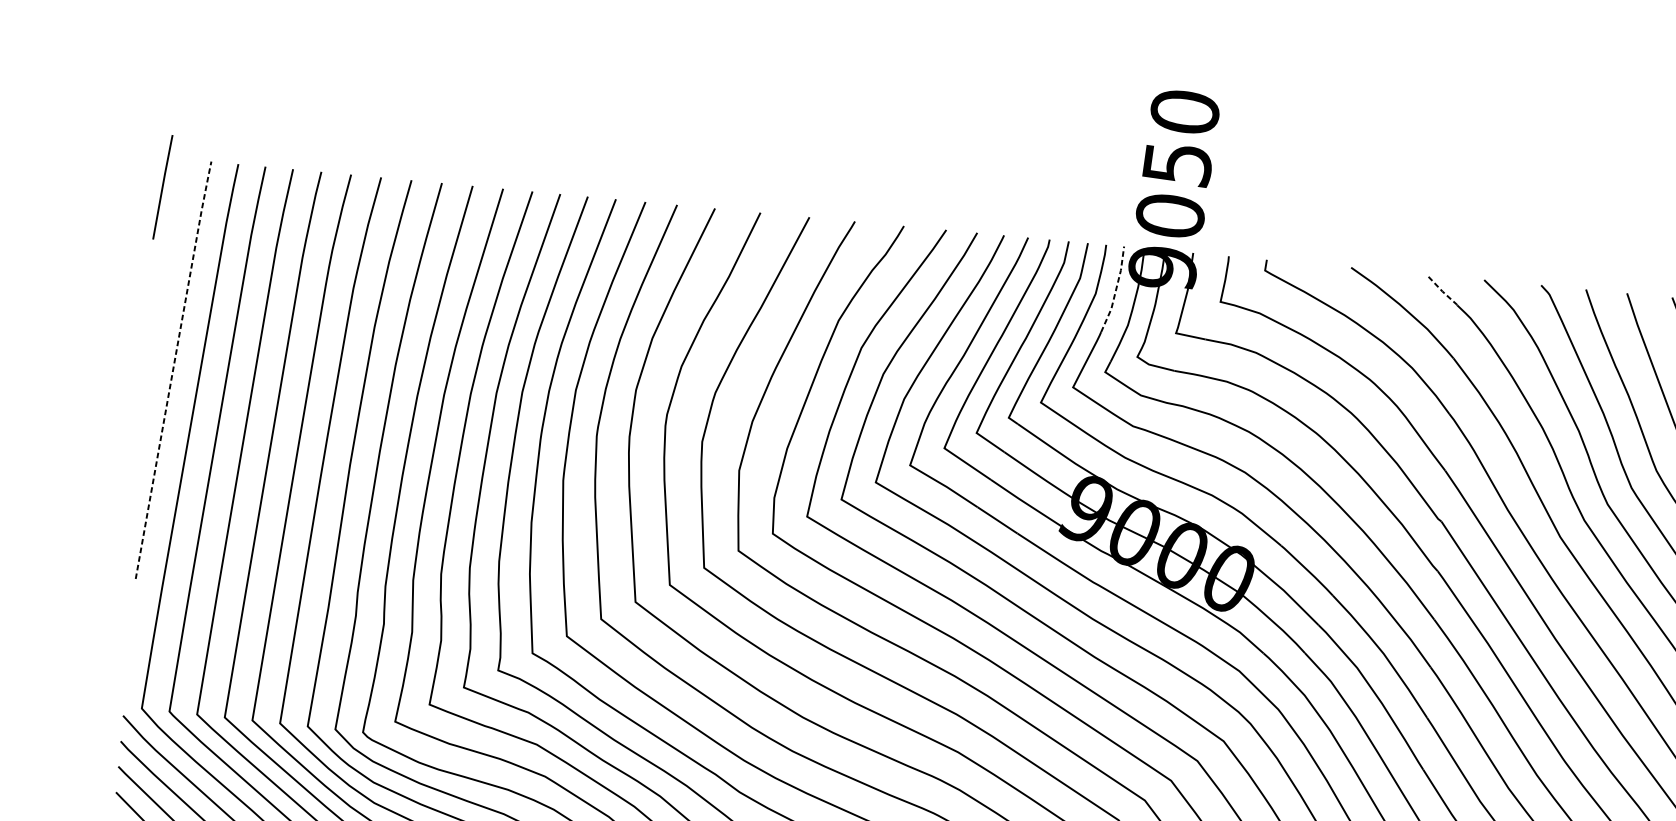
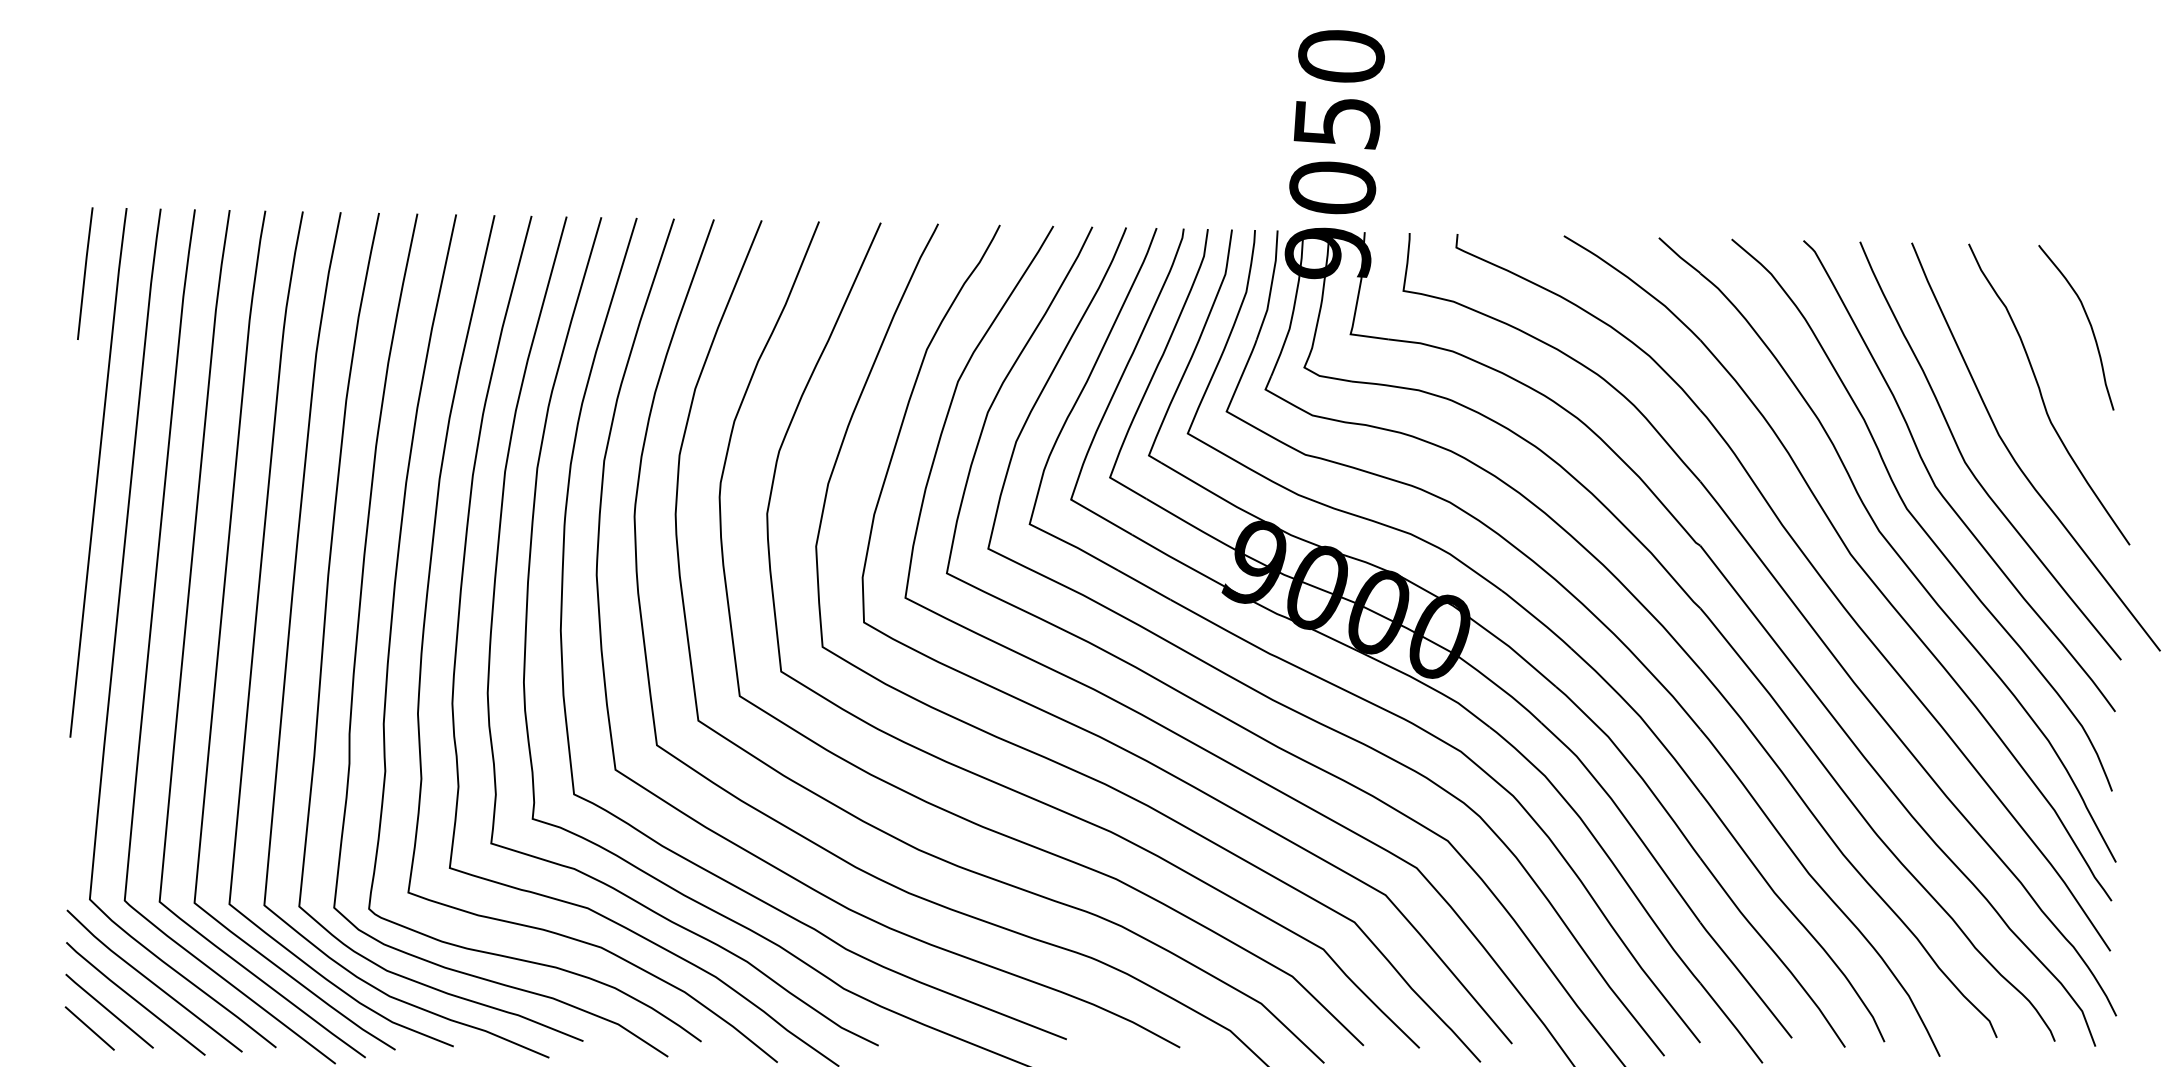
line: (163, 187) -> (85, 273), moved
line: (1116, 289) -> (1271, 285), dashed -> solid
line: (1441, 290) -> (1679, 256), dashed -> solid
line: (173, 369) -> (98, 471), dashed -> solid

